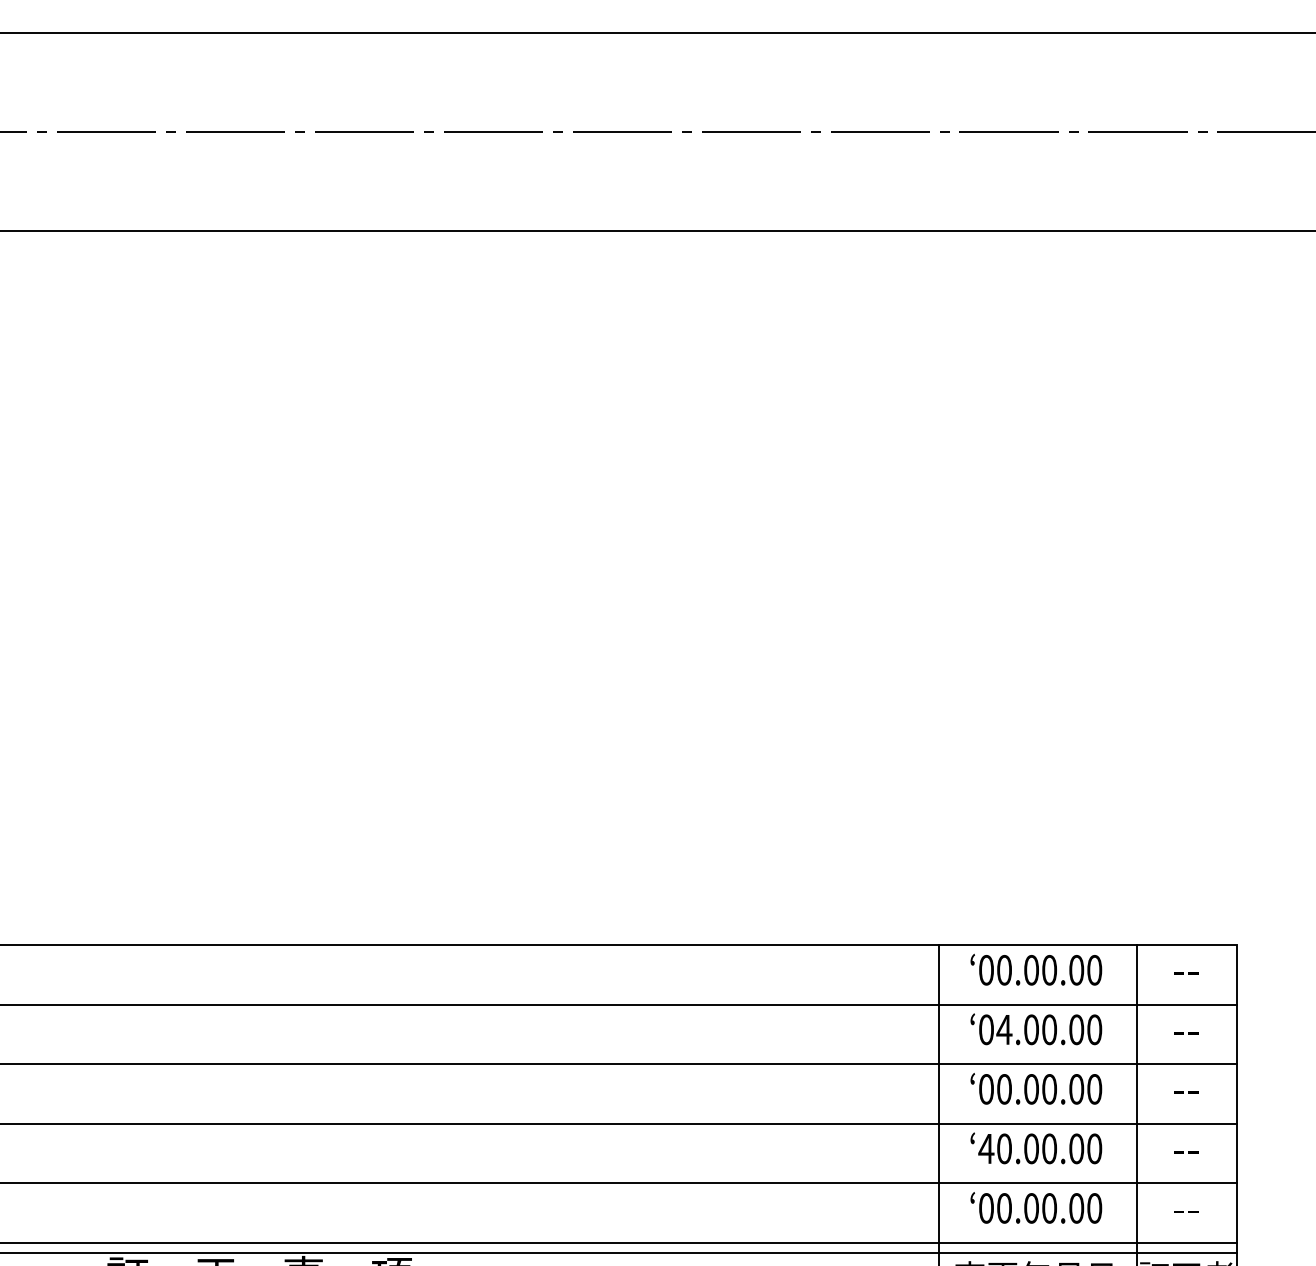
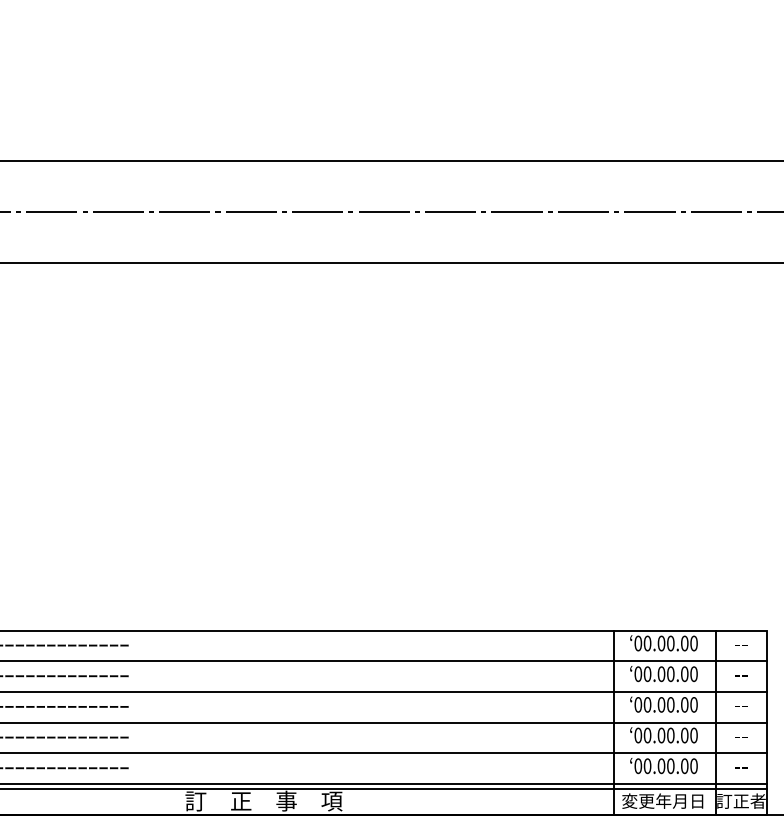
text: (1004, 1030) -> (647, 674), 04.00.00 -> 00.00.00
text: (986, 1148) -> (638, 735), 40.00.00 -> 00.00.00

